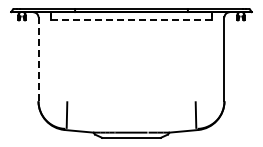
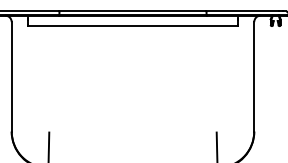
line: (131, 20) -> (132, 26), dashed -> solid
line: (38, 59) -> (11, 77), dashed -> solid

